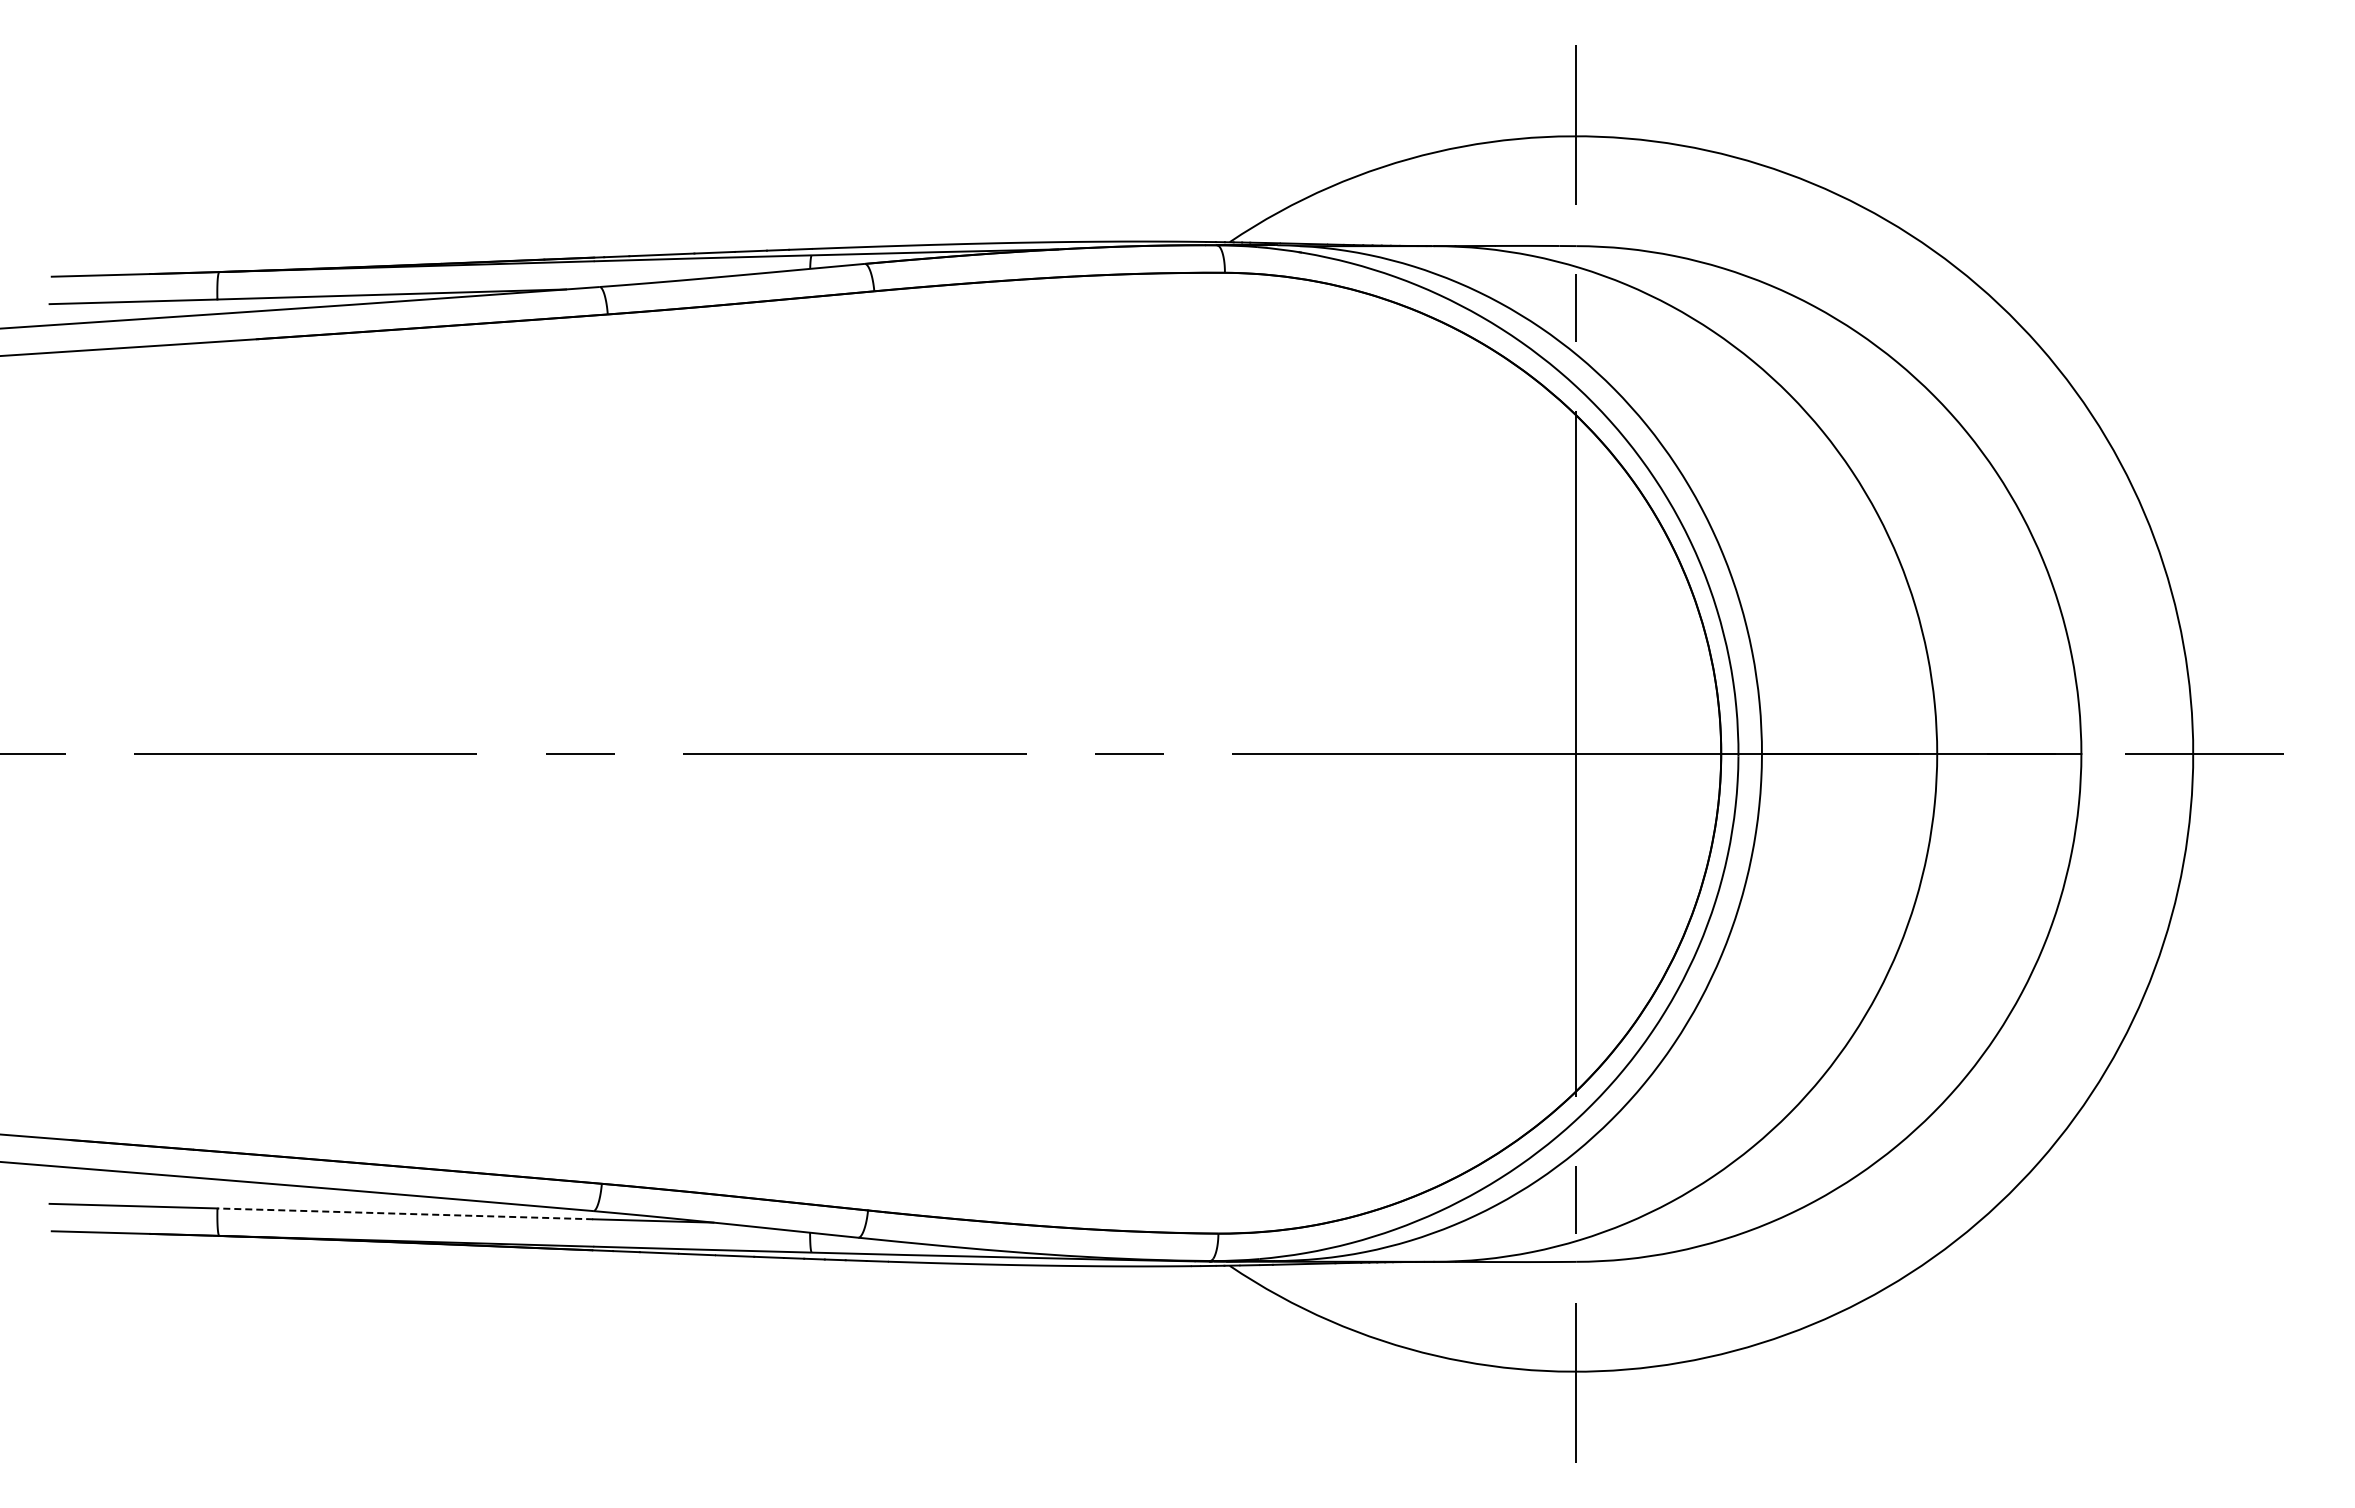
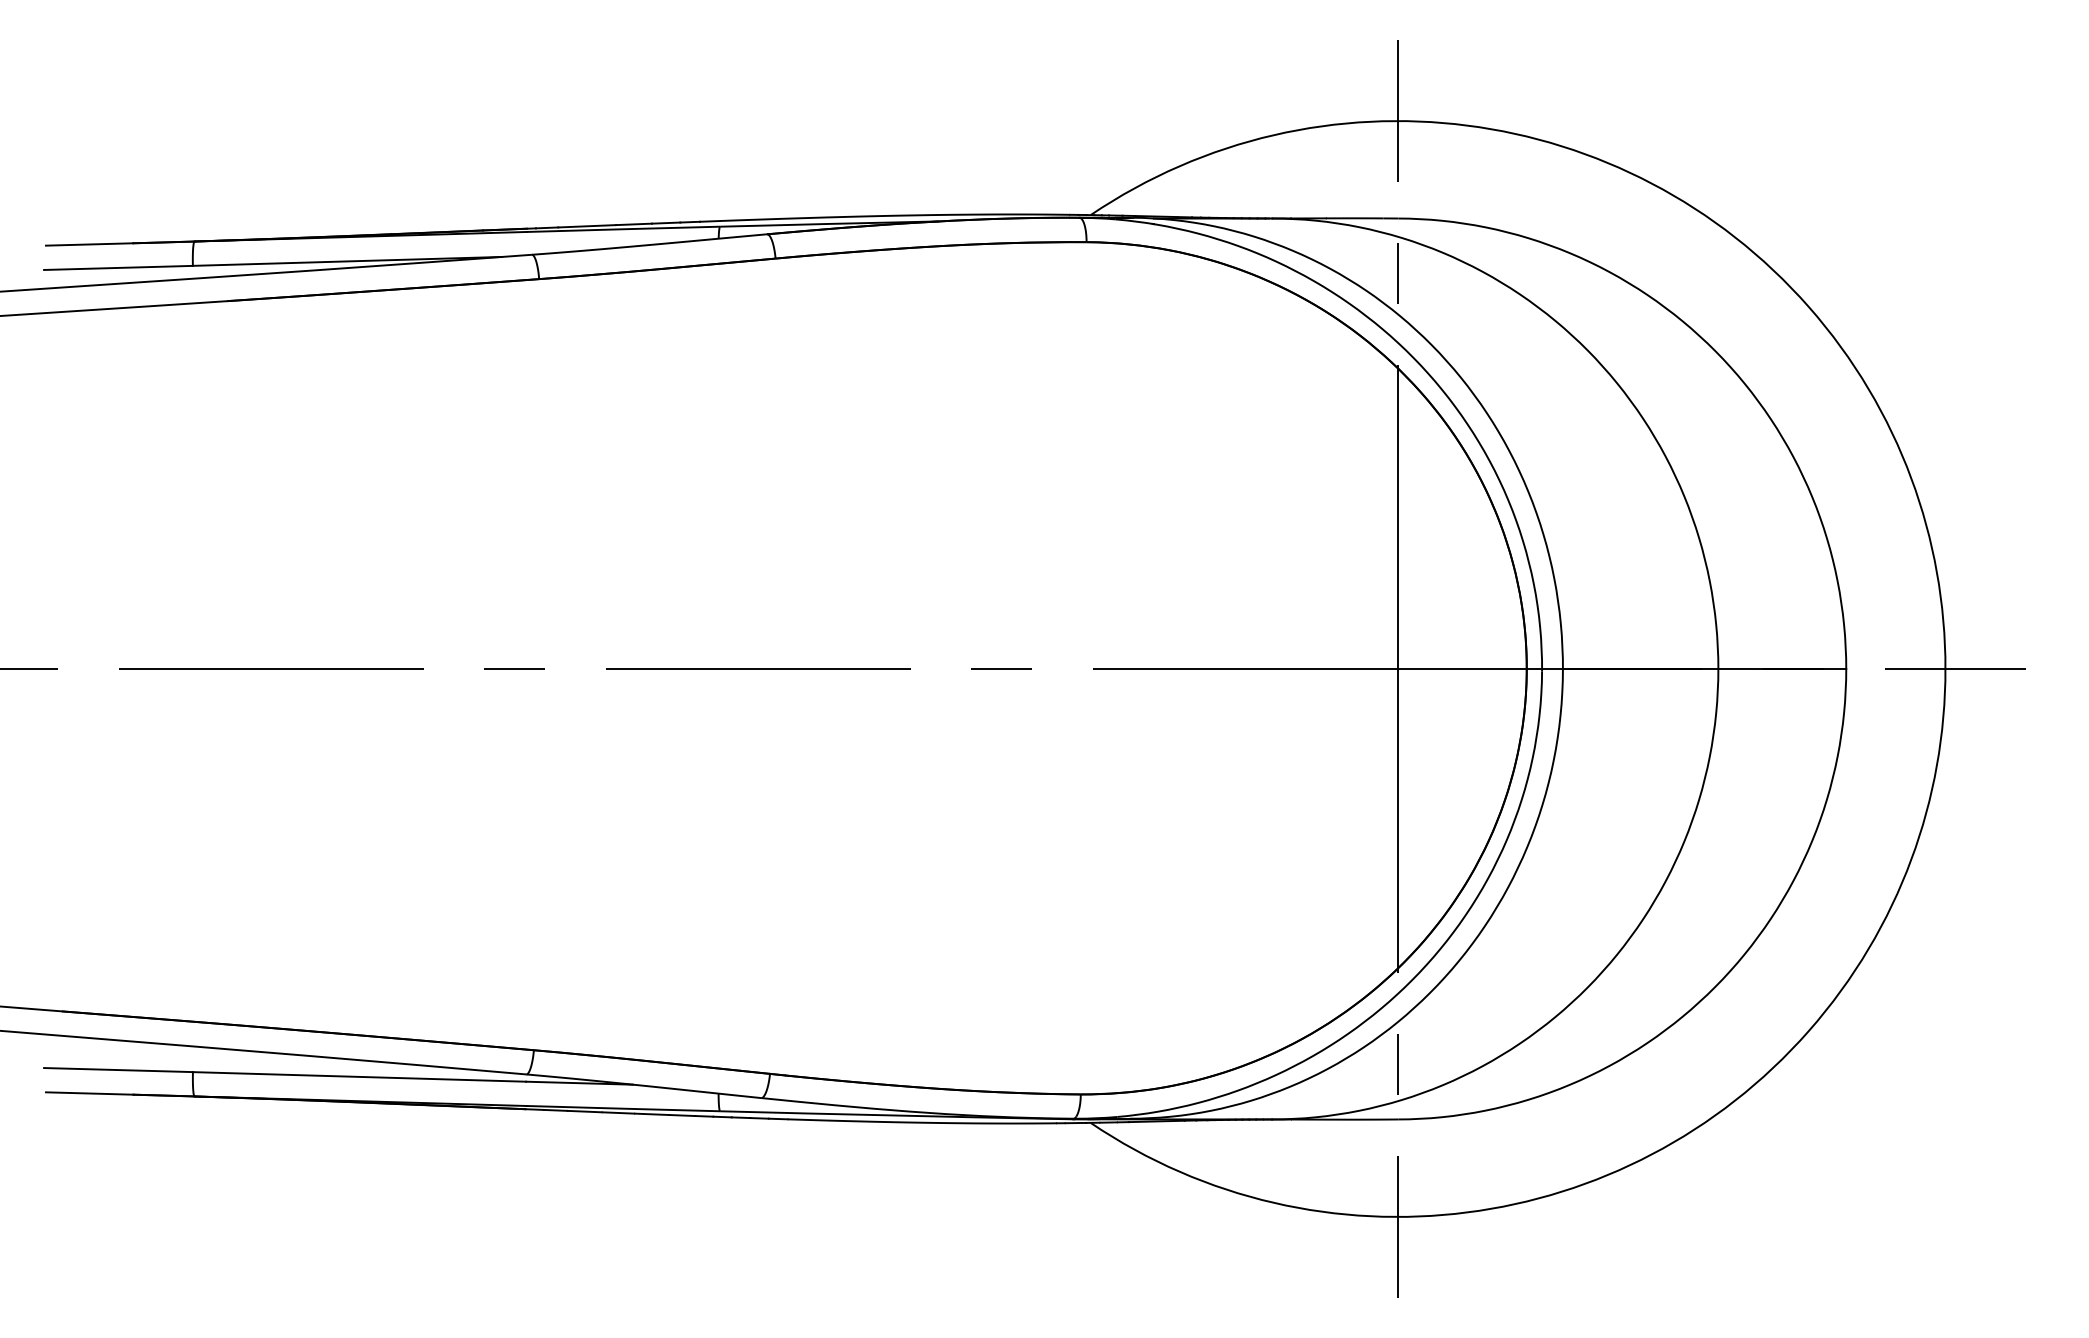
line: (405, 1213) -> (359, 1076), dashed -> solid

